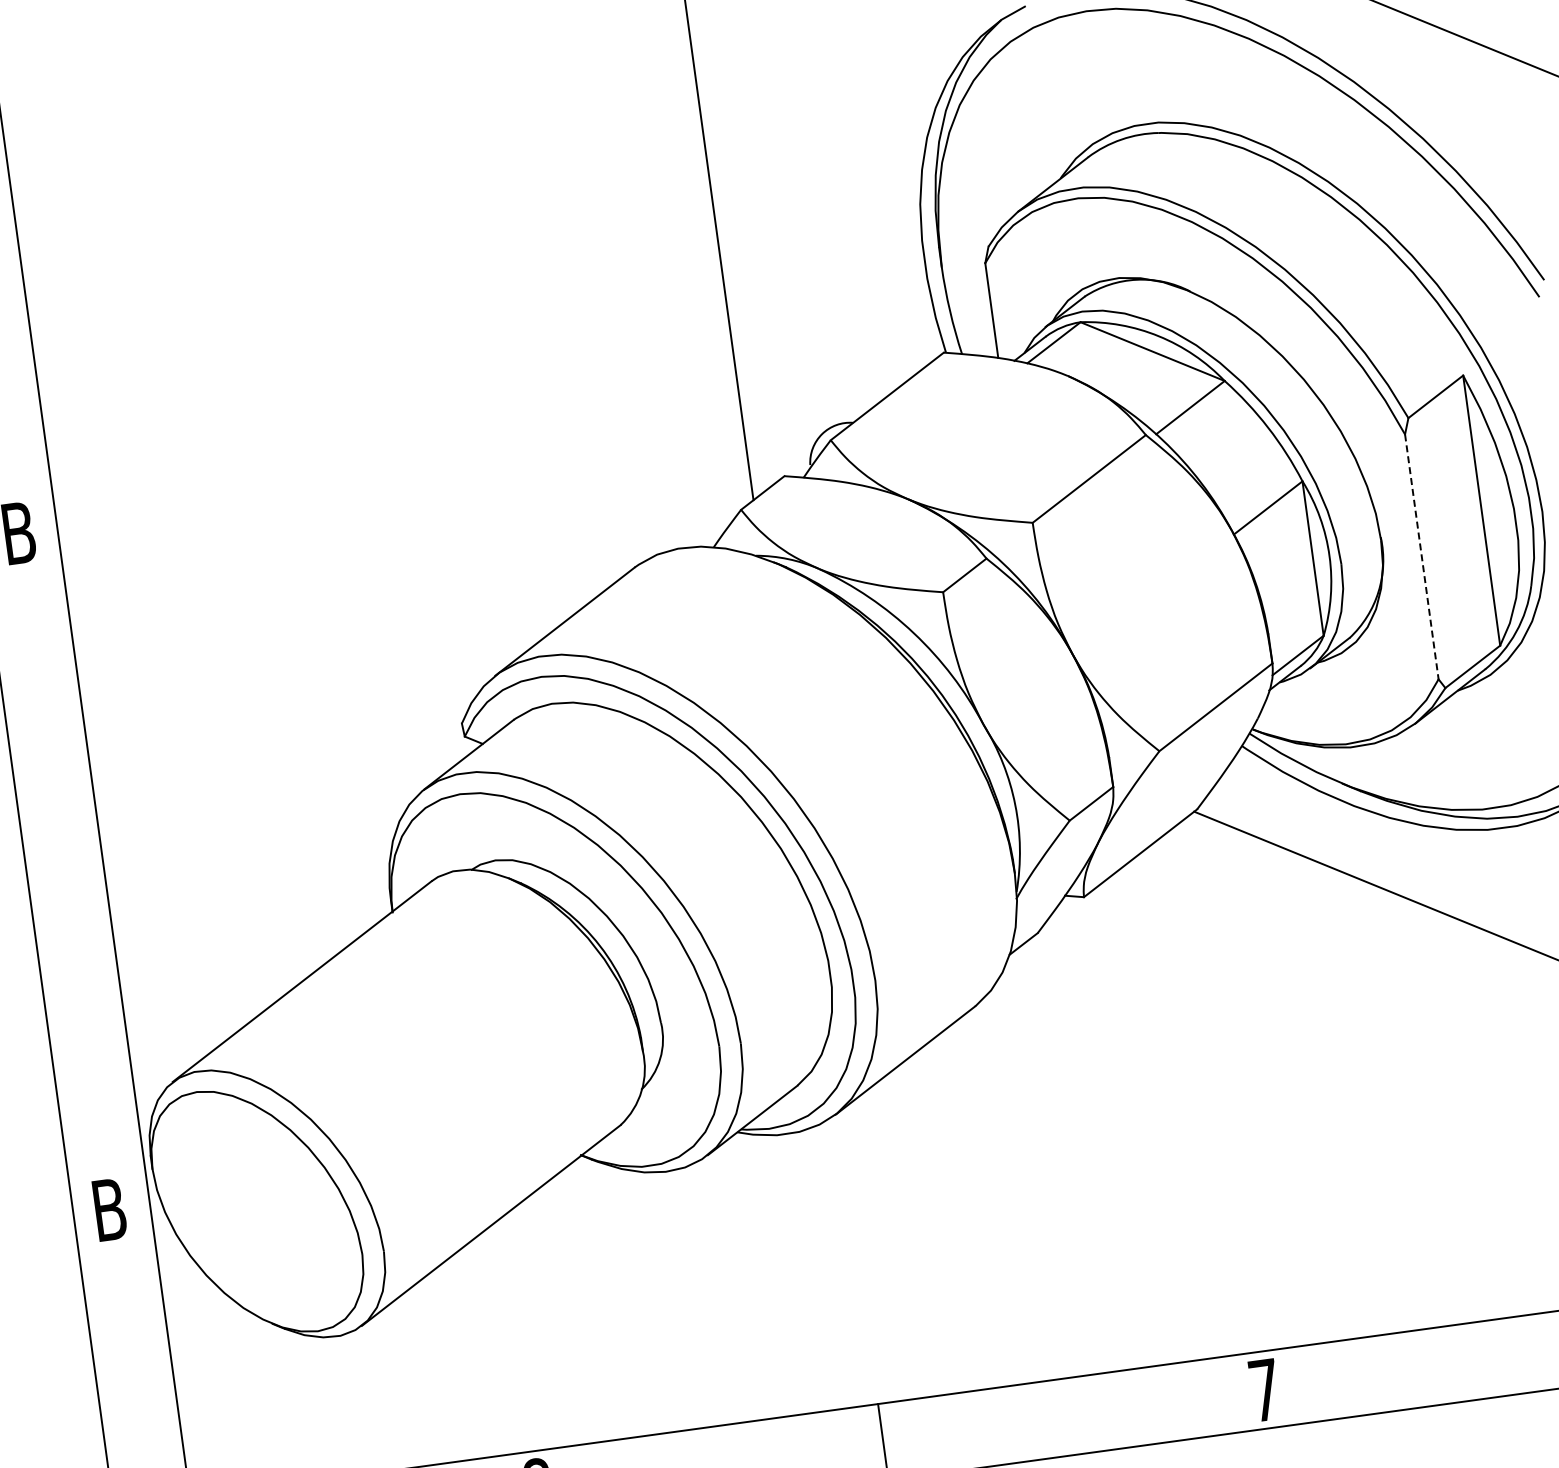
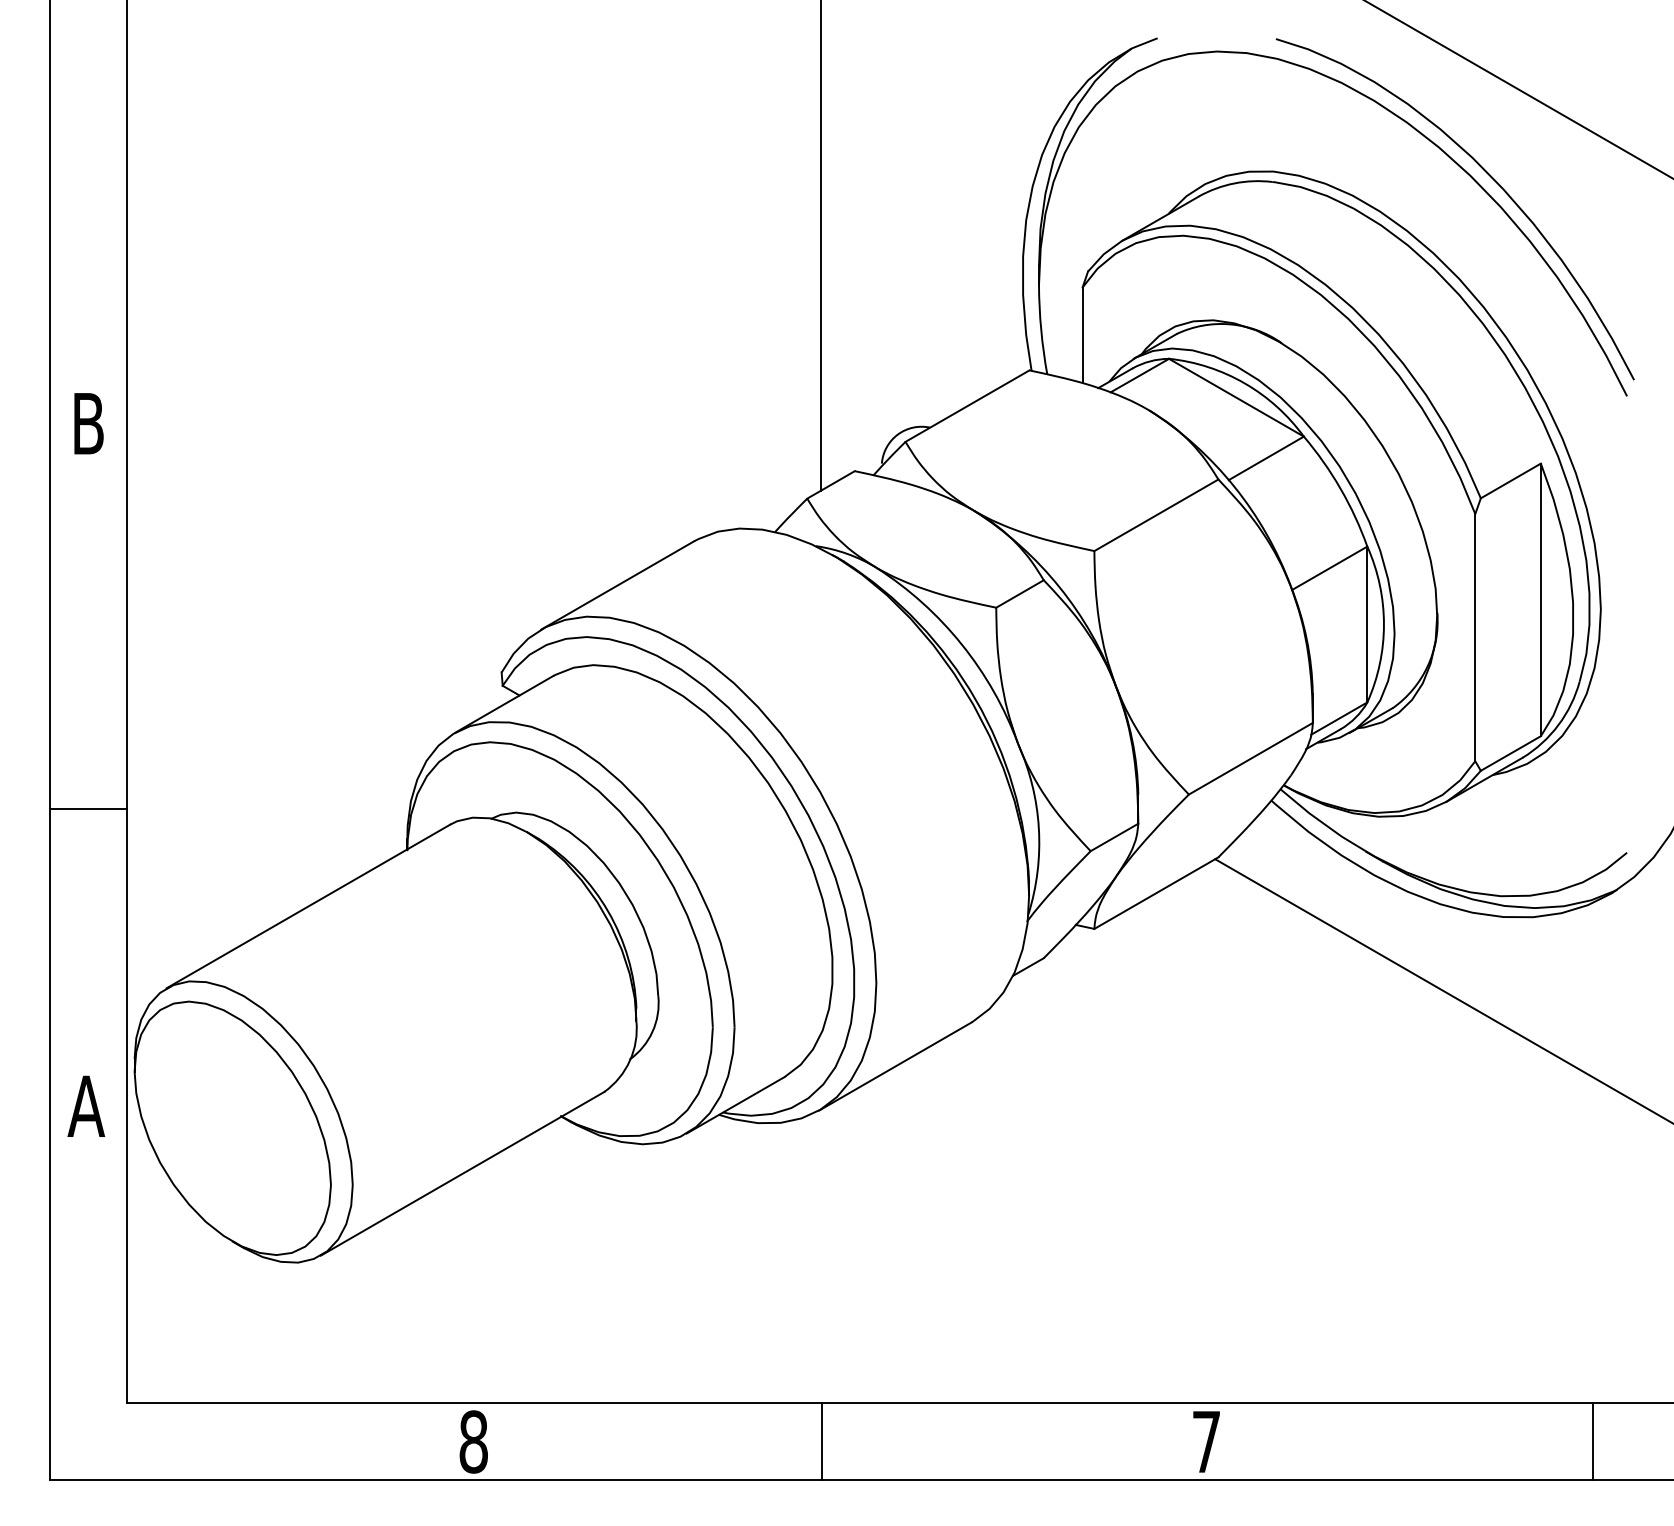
line: (1422, 556) -> (1475, 637), dashed -> solid
line: (71, 915) -> (88, 809), added
text: (109, 1208) -> (86, 1105), B -> A

